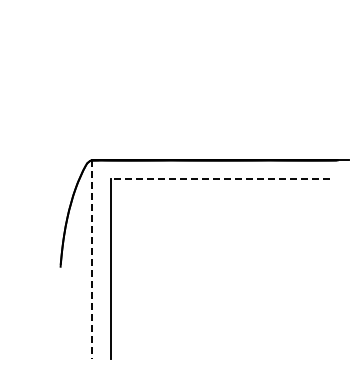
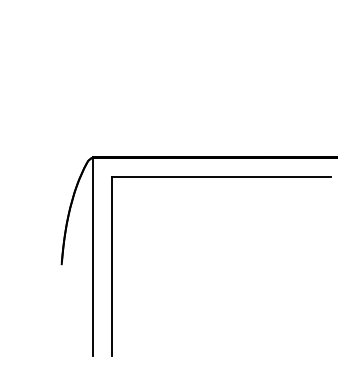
line: (219, 179) -> (220, 176), dashed -> solid
line: (91, 260) -> (92, 257), dashed -> solid

